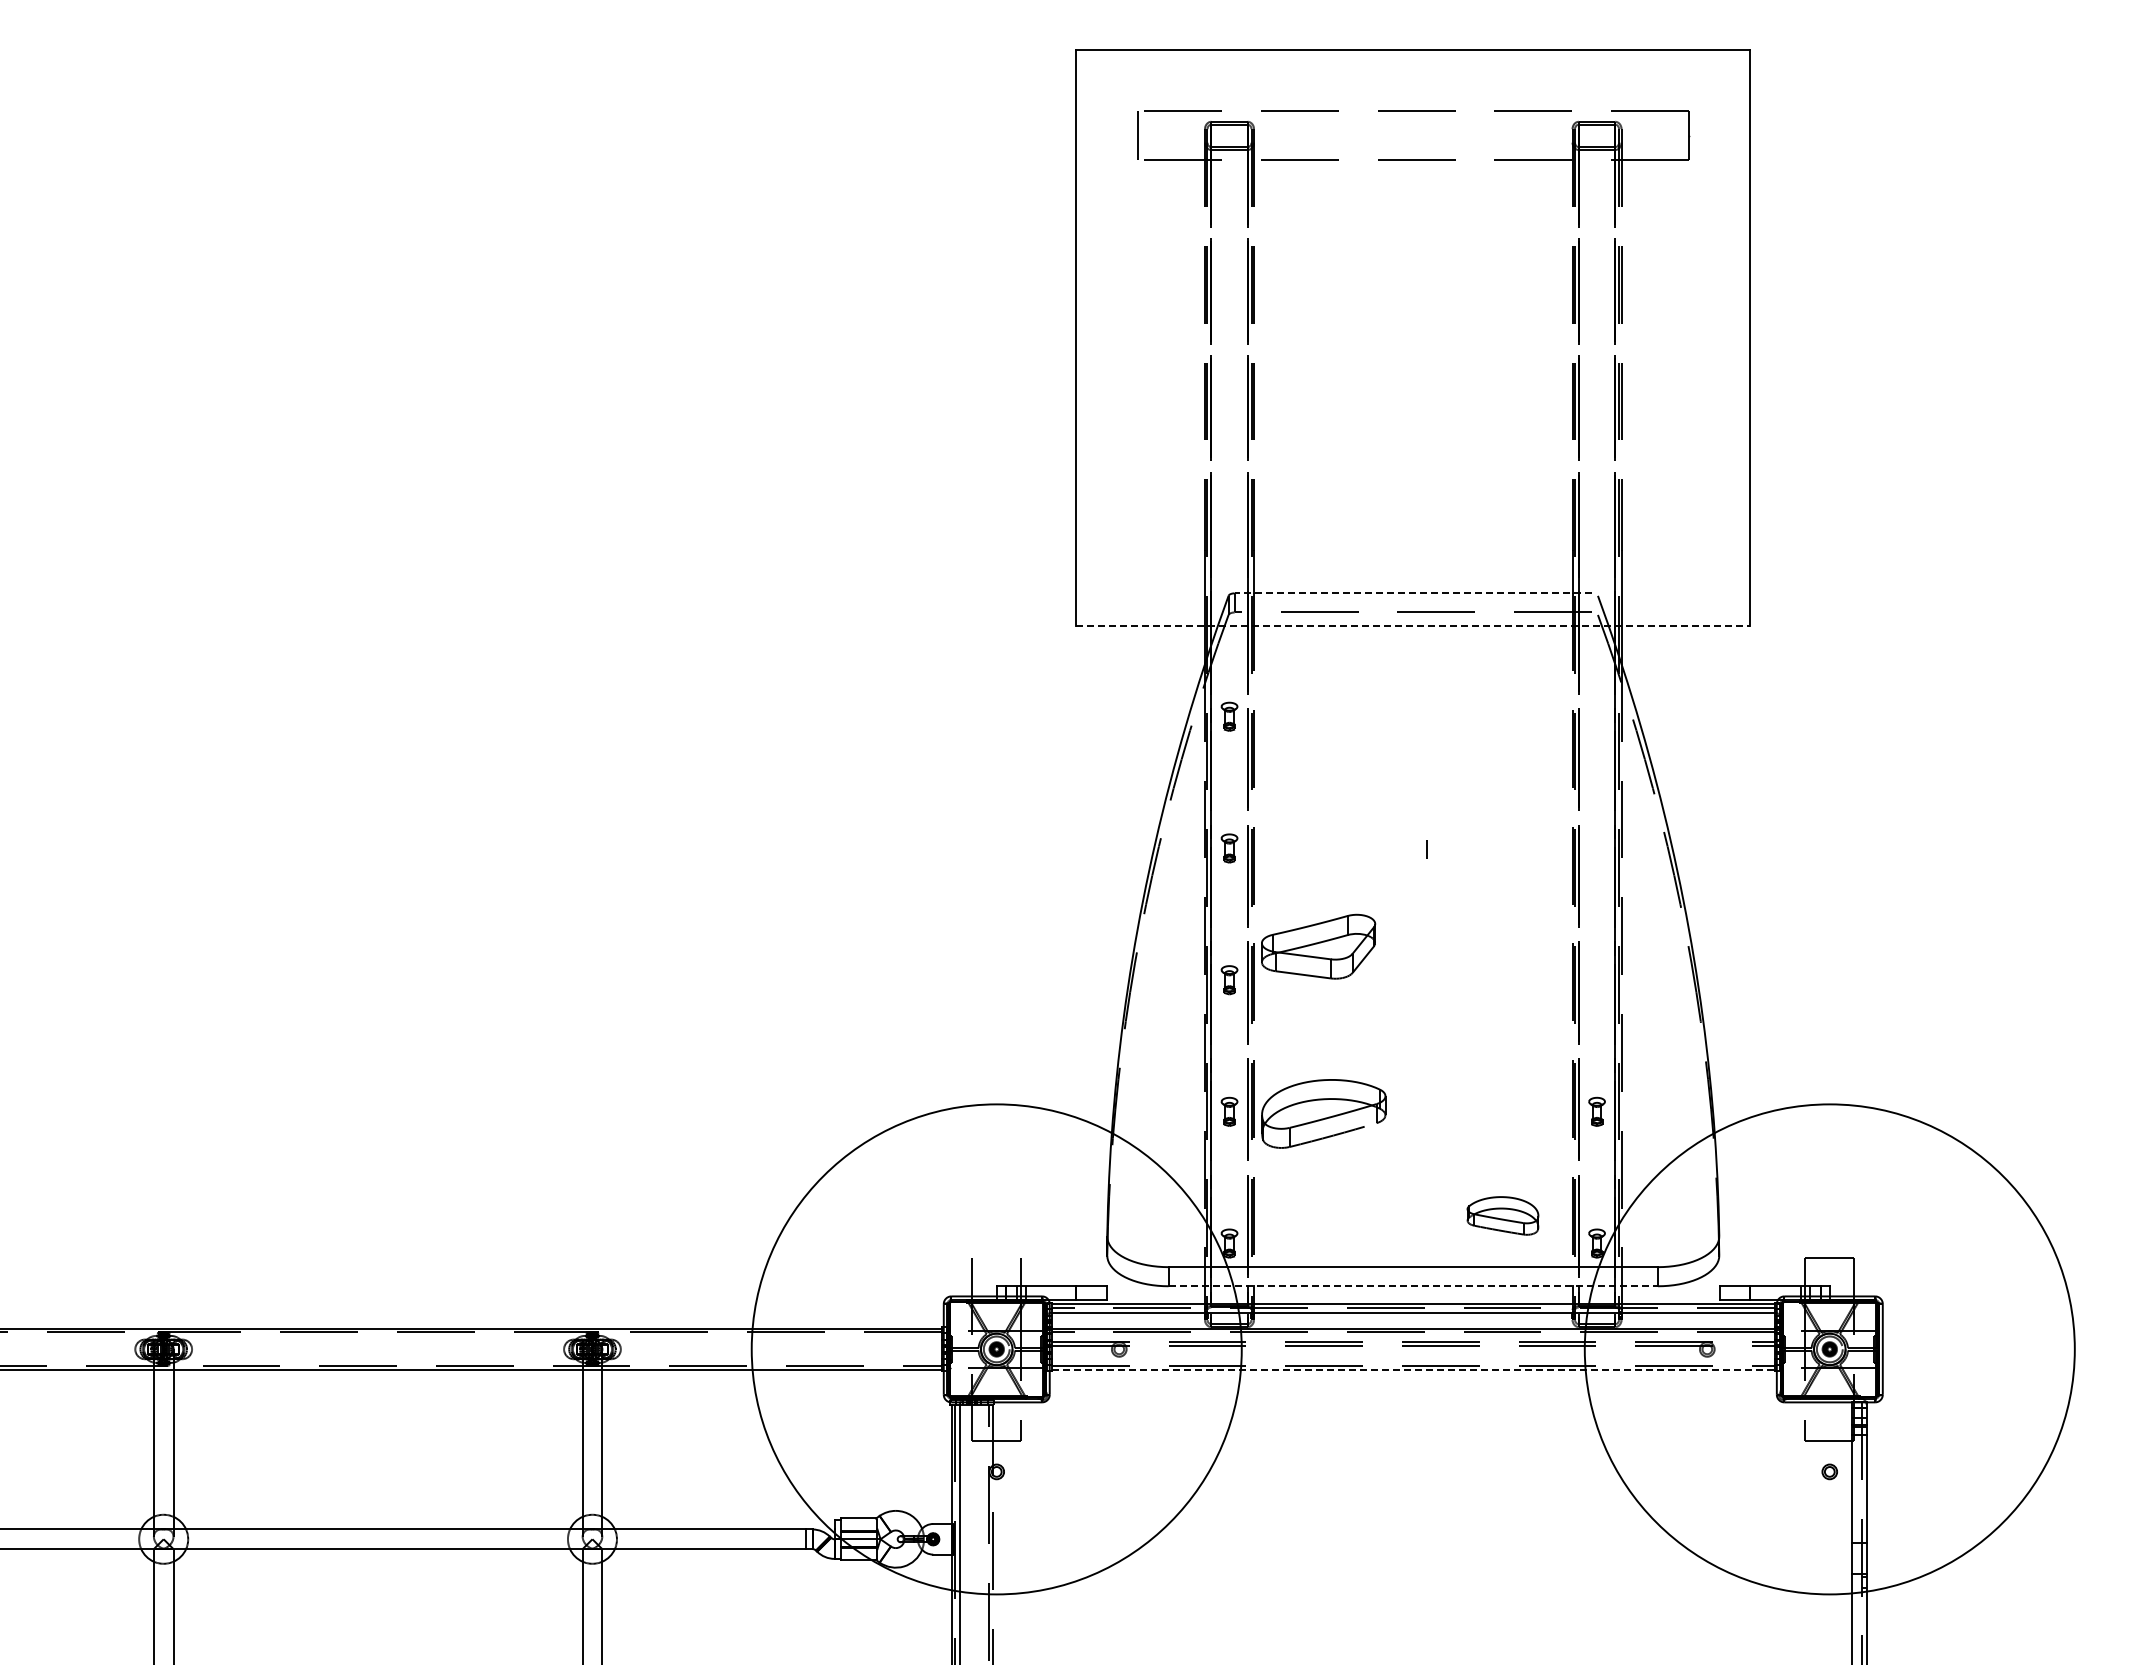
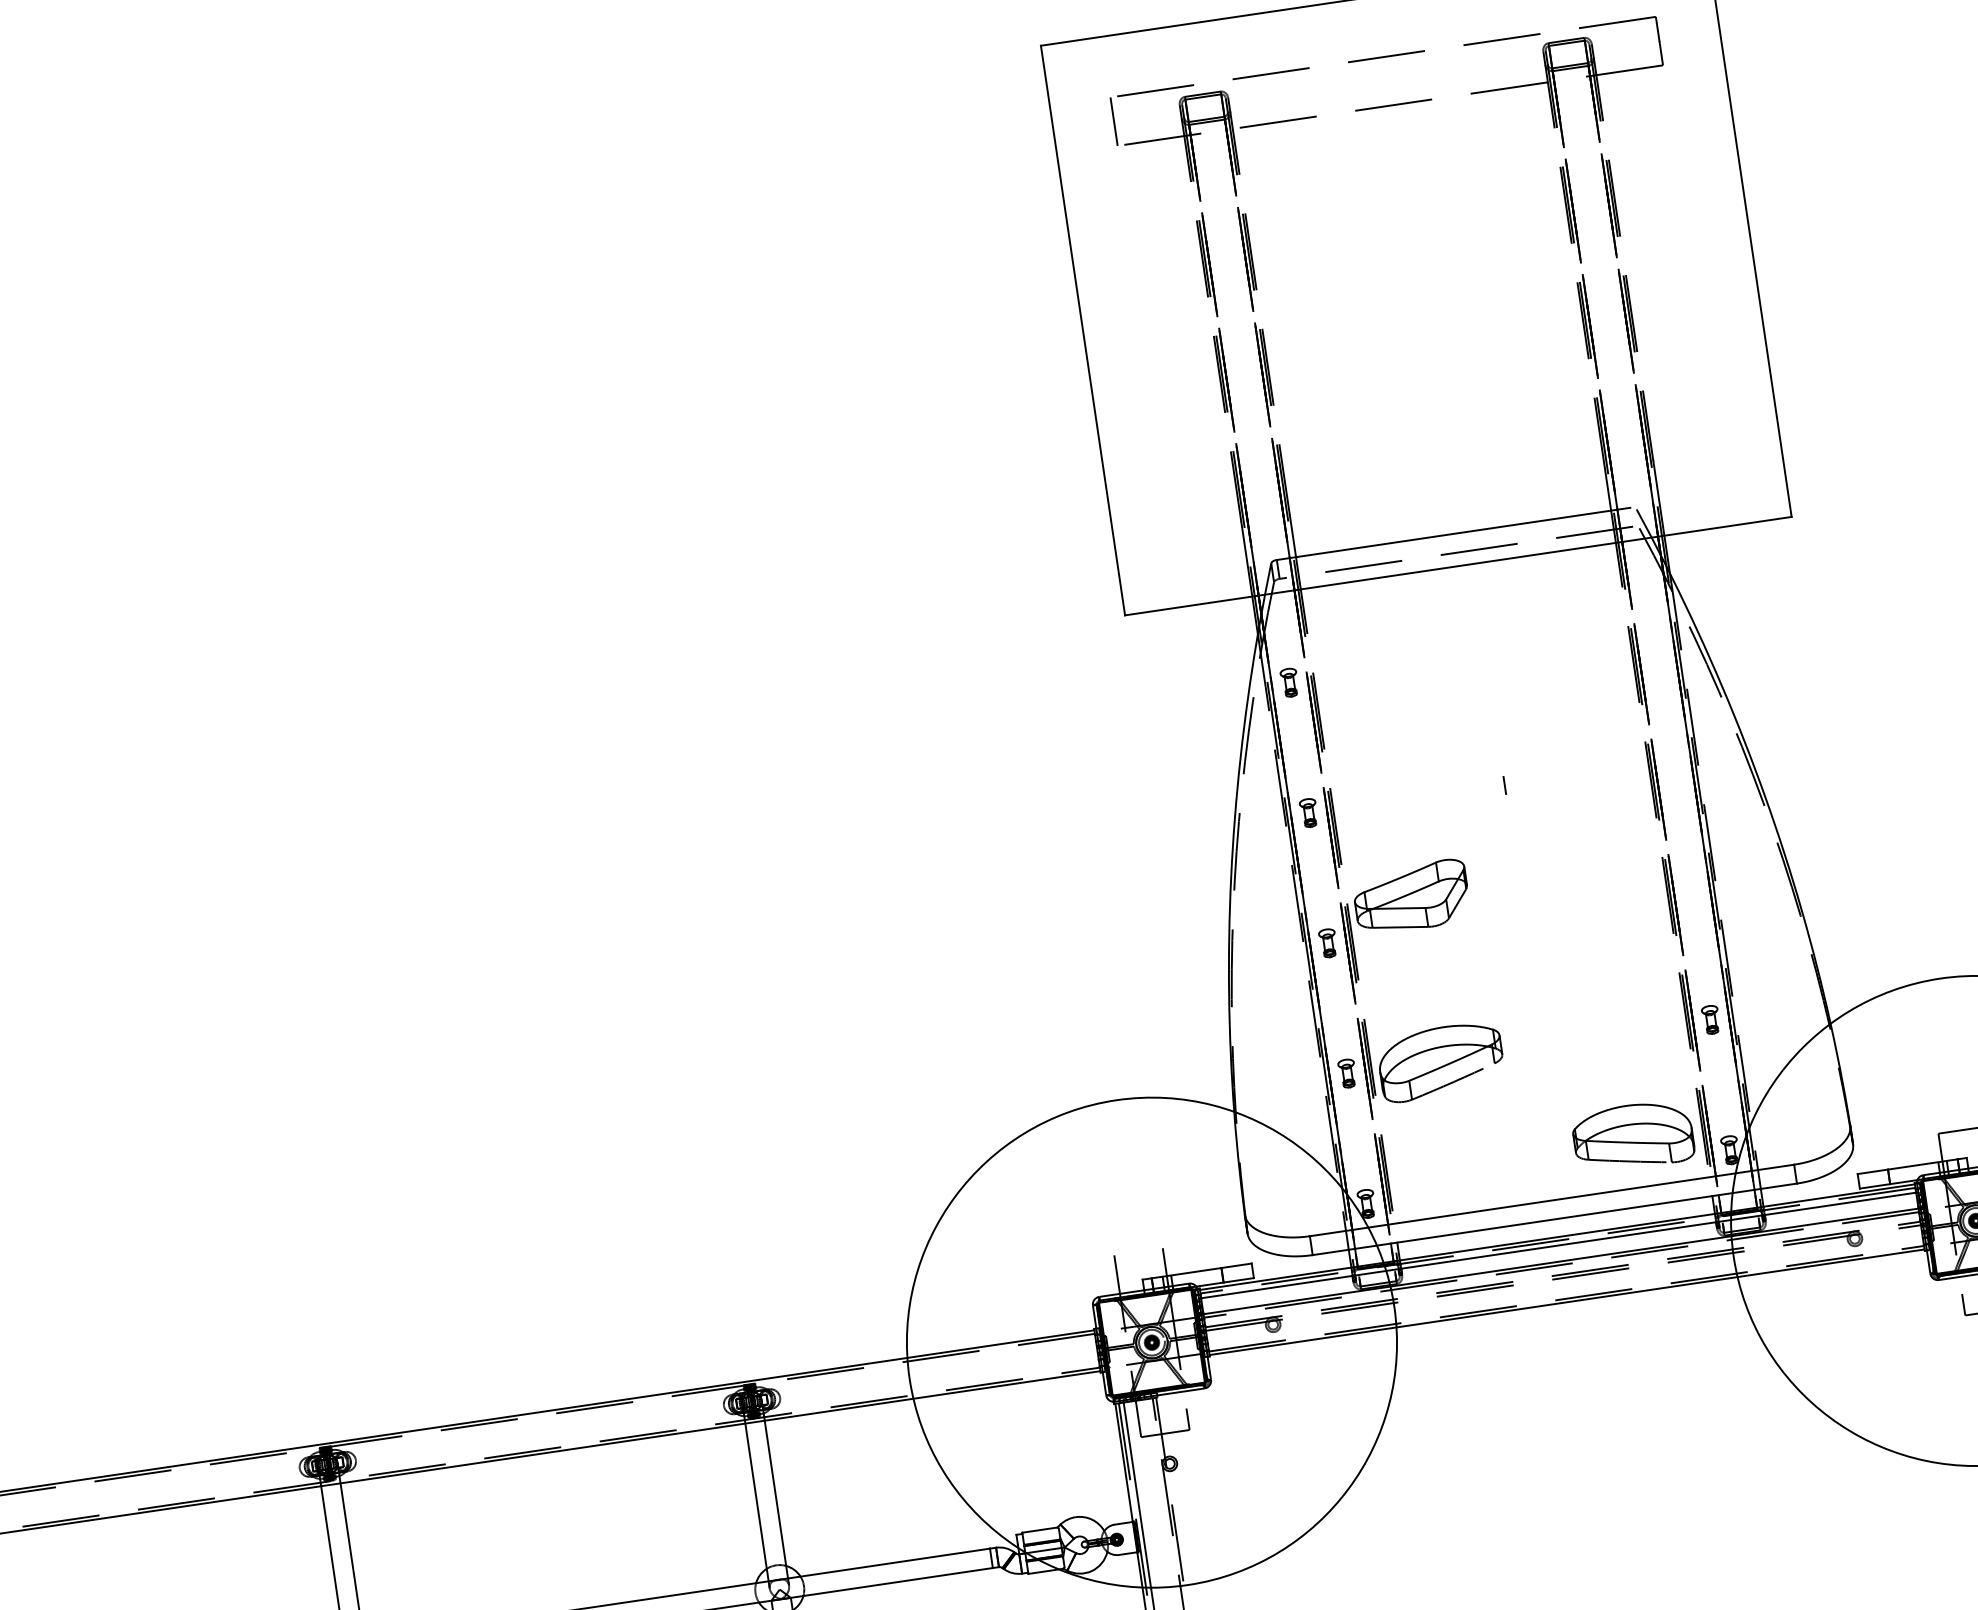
line: (1413, 593) -> (1453, 534), dashed -> solid
line: (1413, 625) -> (1458, 565), dashed -> solid
part: (1502, 1215) -> (1632, 1136), size x1.67
line: (1413, 1286) -> (1555, 1219), dashed -> solid
line: (1413, 1370) -> (1567, 1302), dashed -> solid

